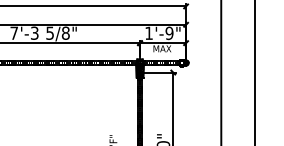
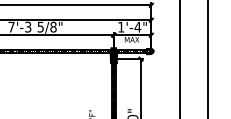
text: (169, 32) -> (137, 26), 1'-9" -> 1'-4"

